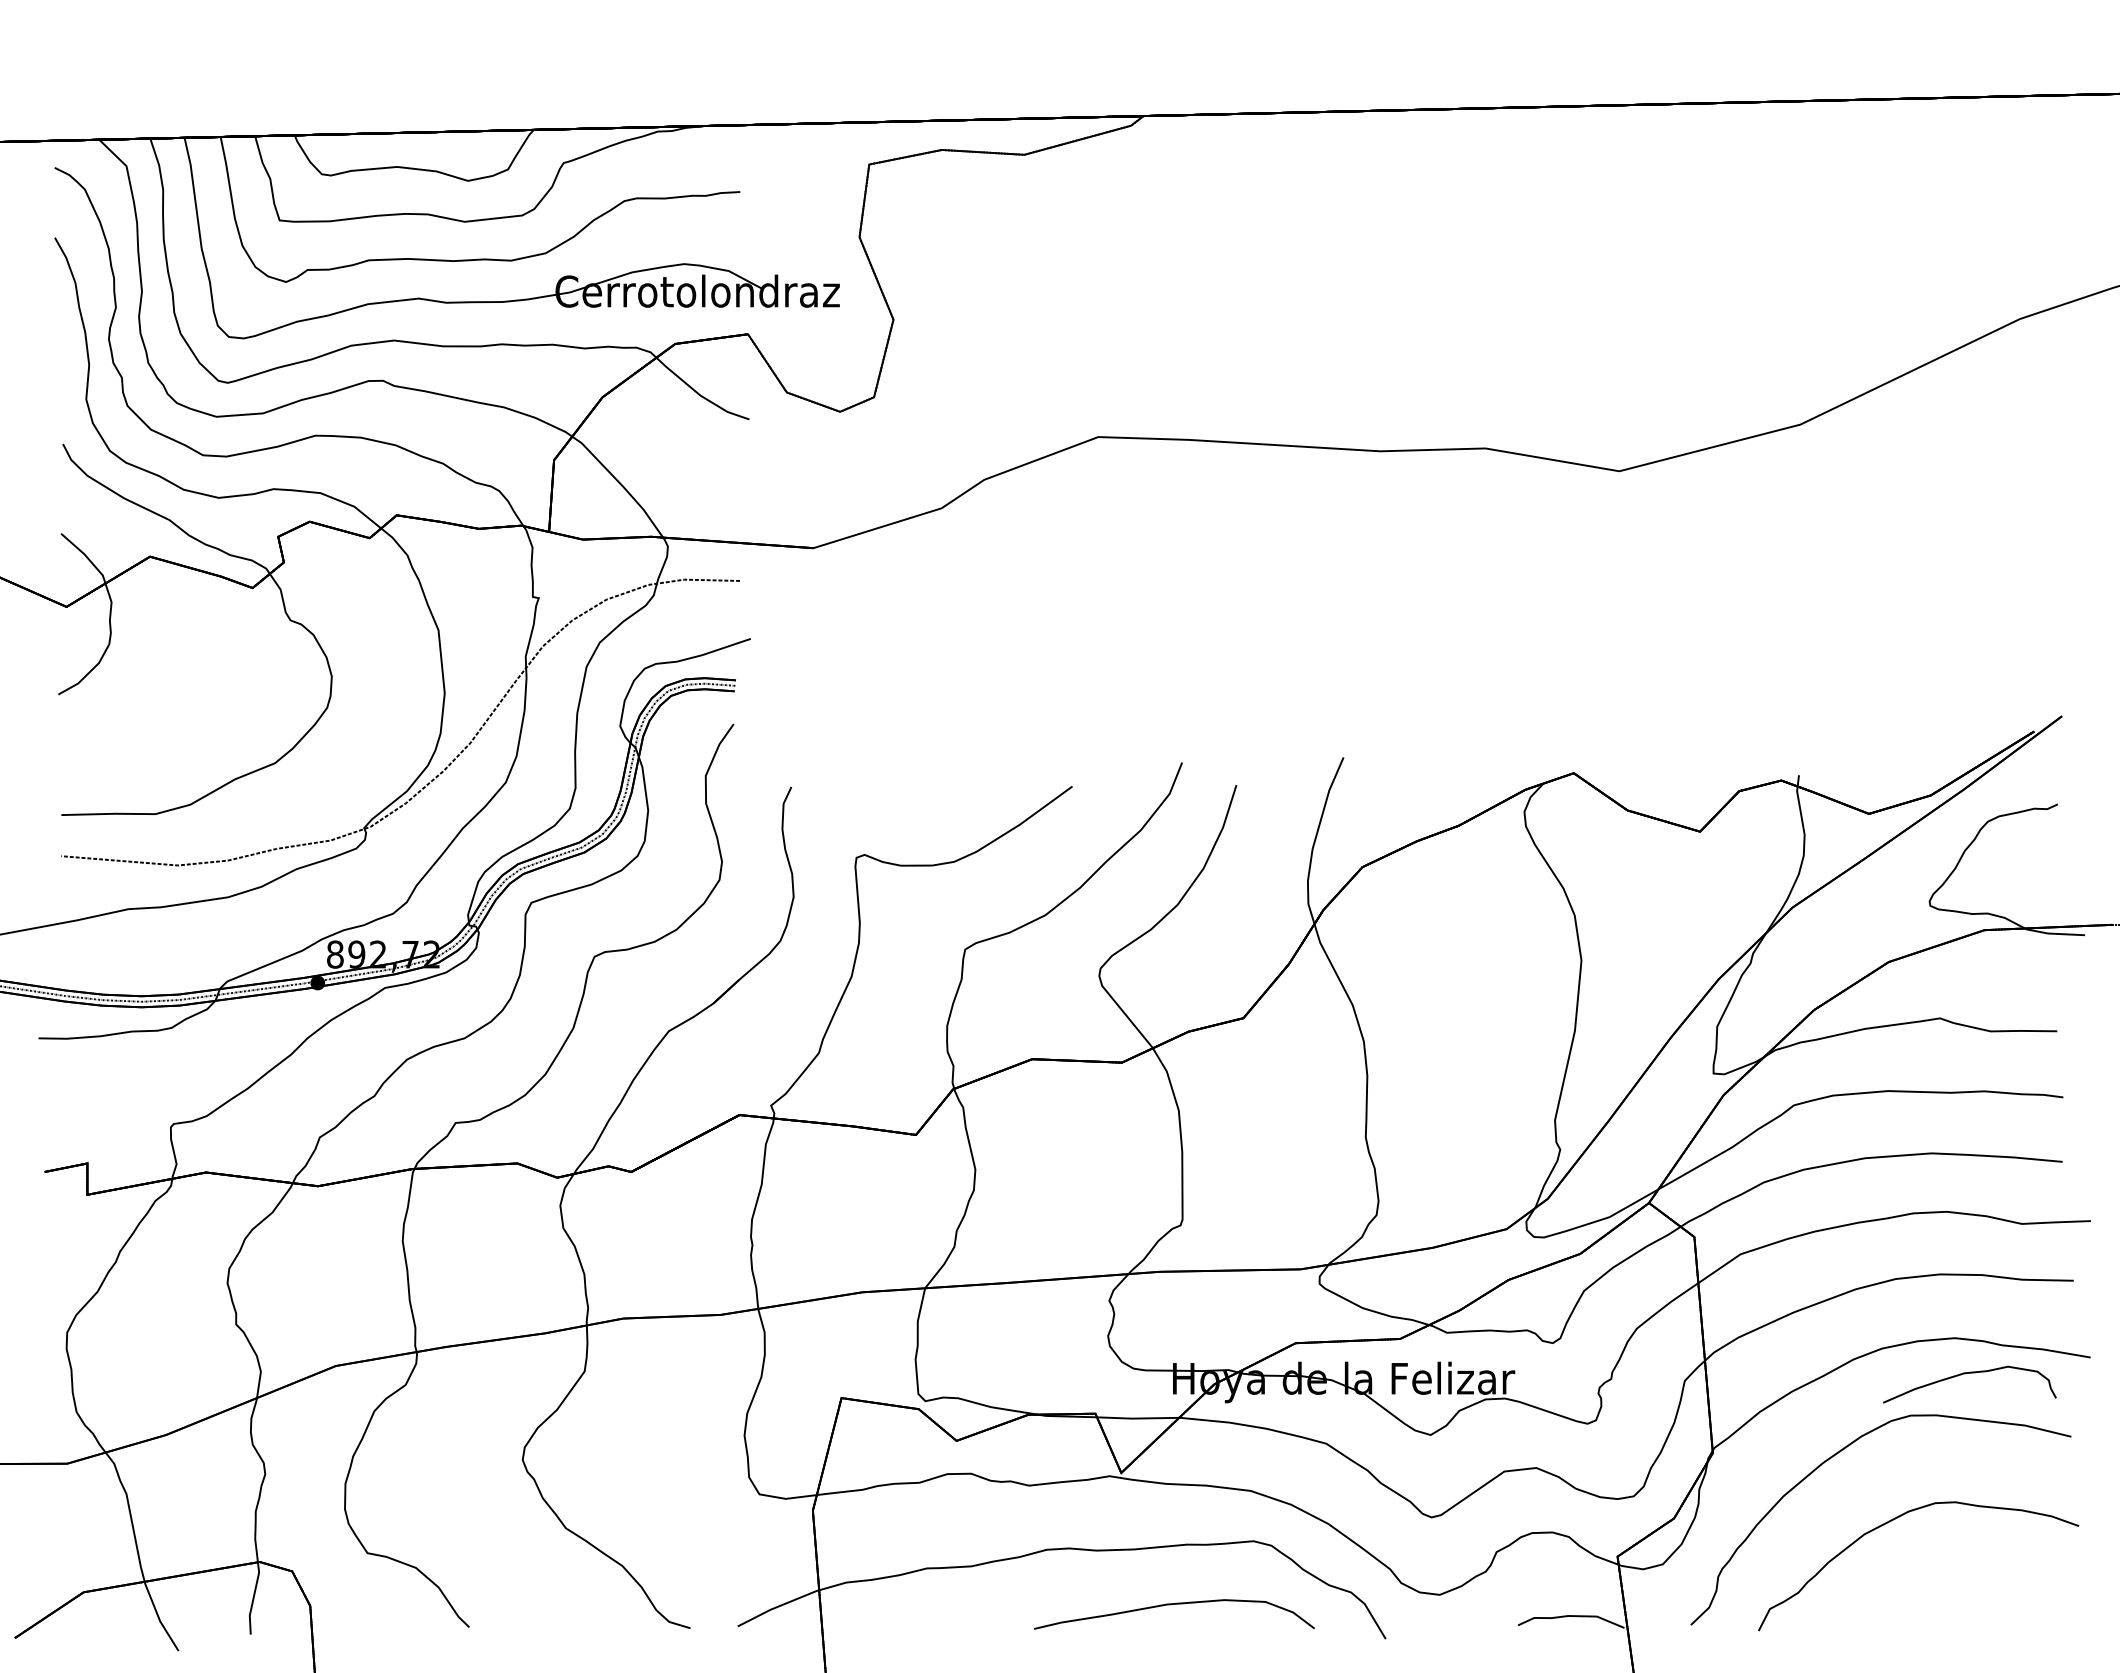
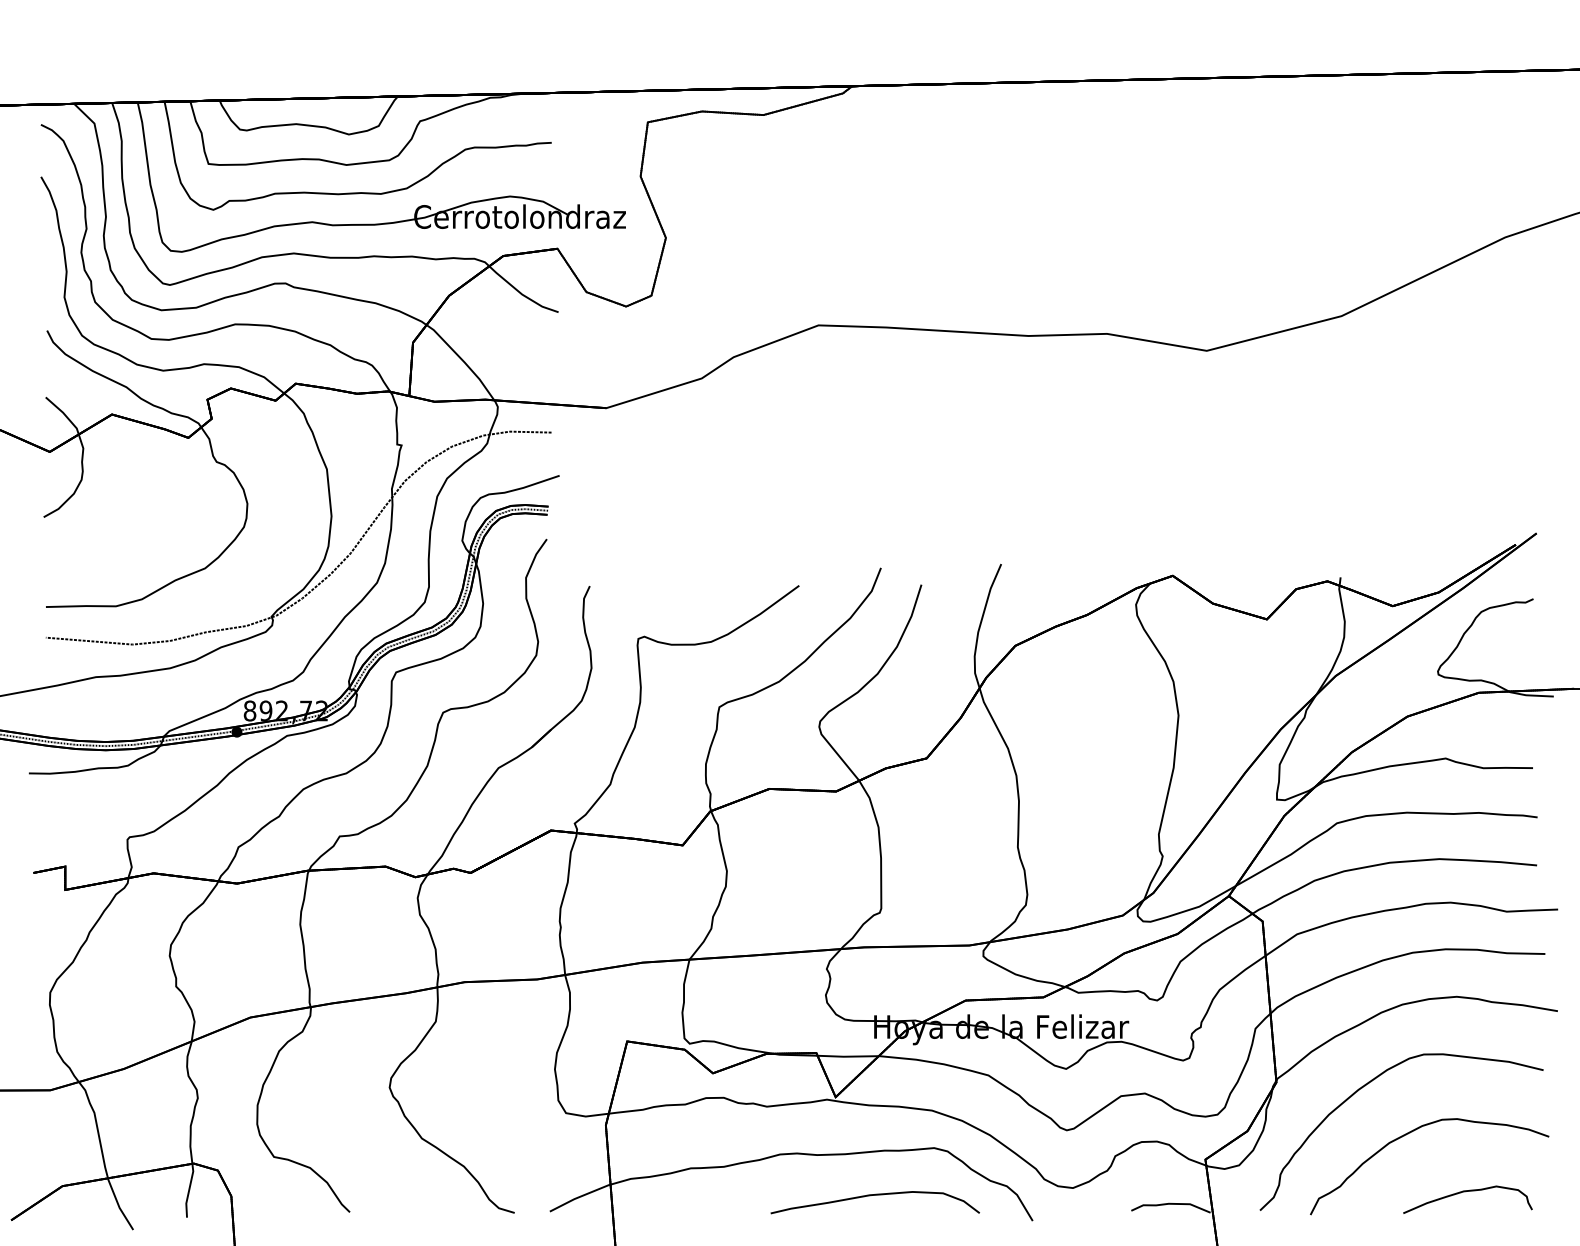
part: (1965, 1374) -> (1464, 1192), moved

